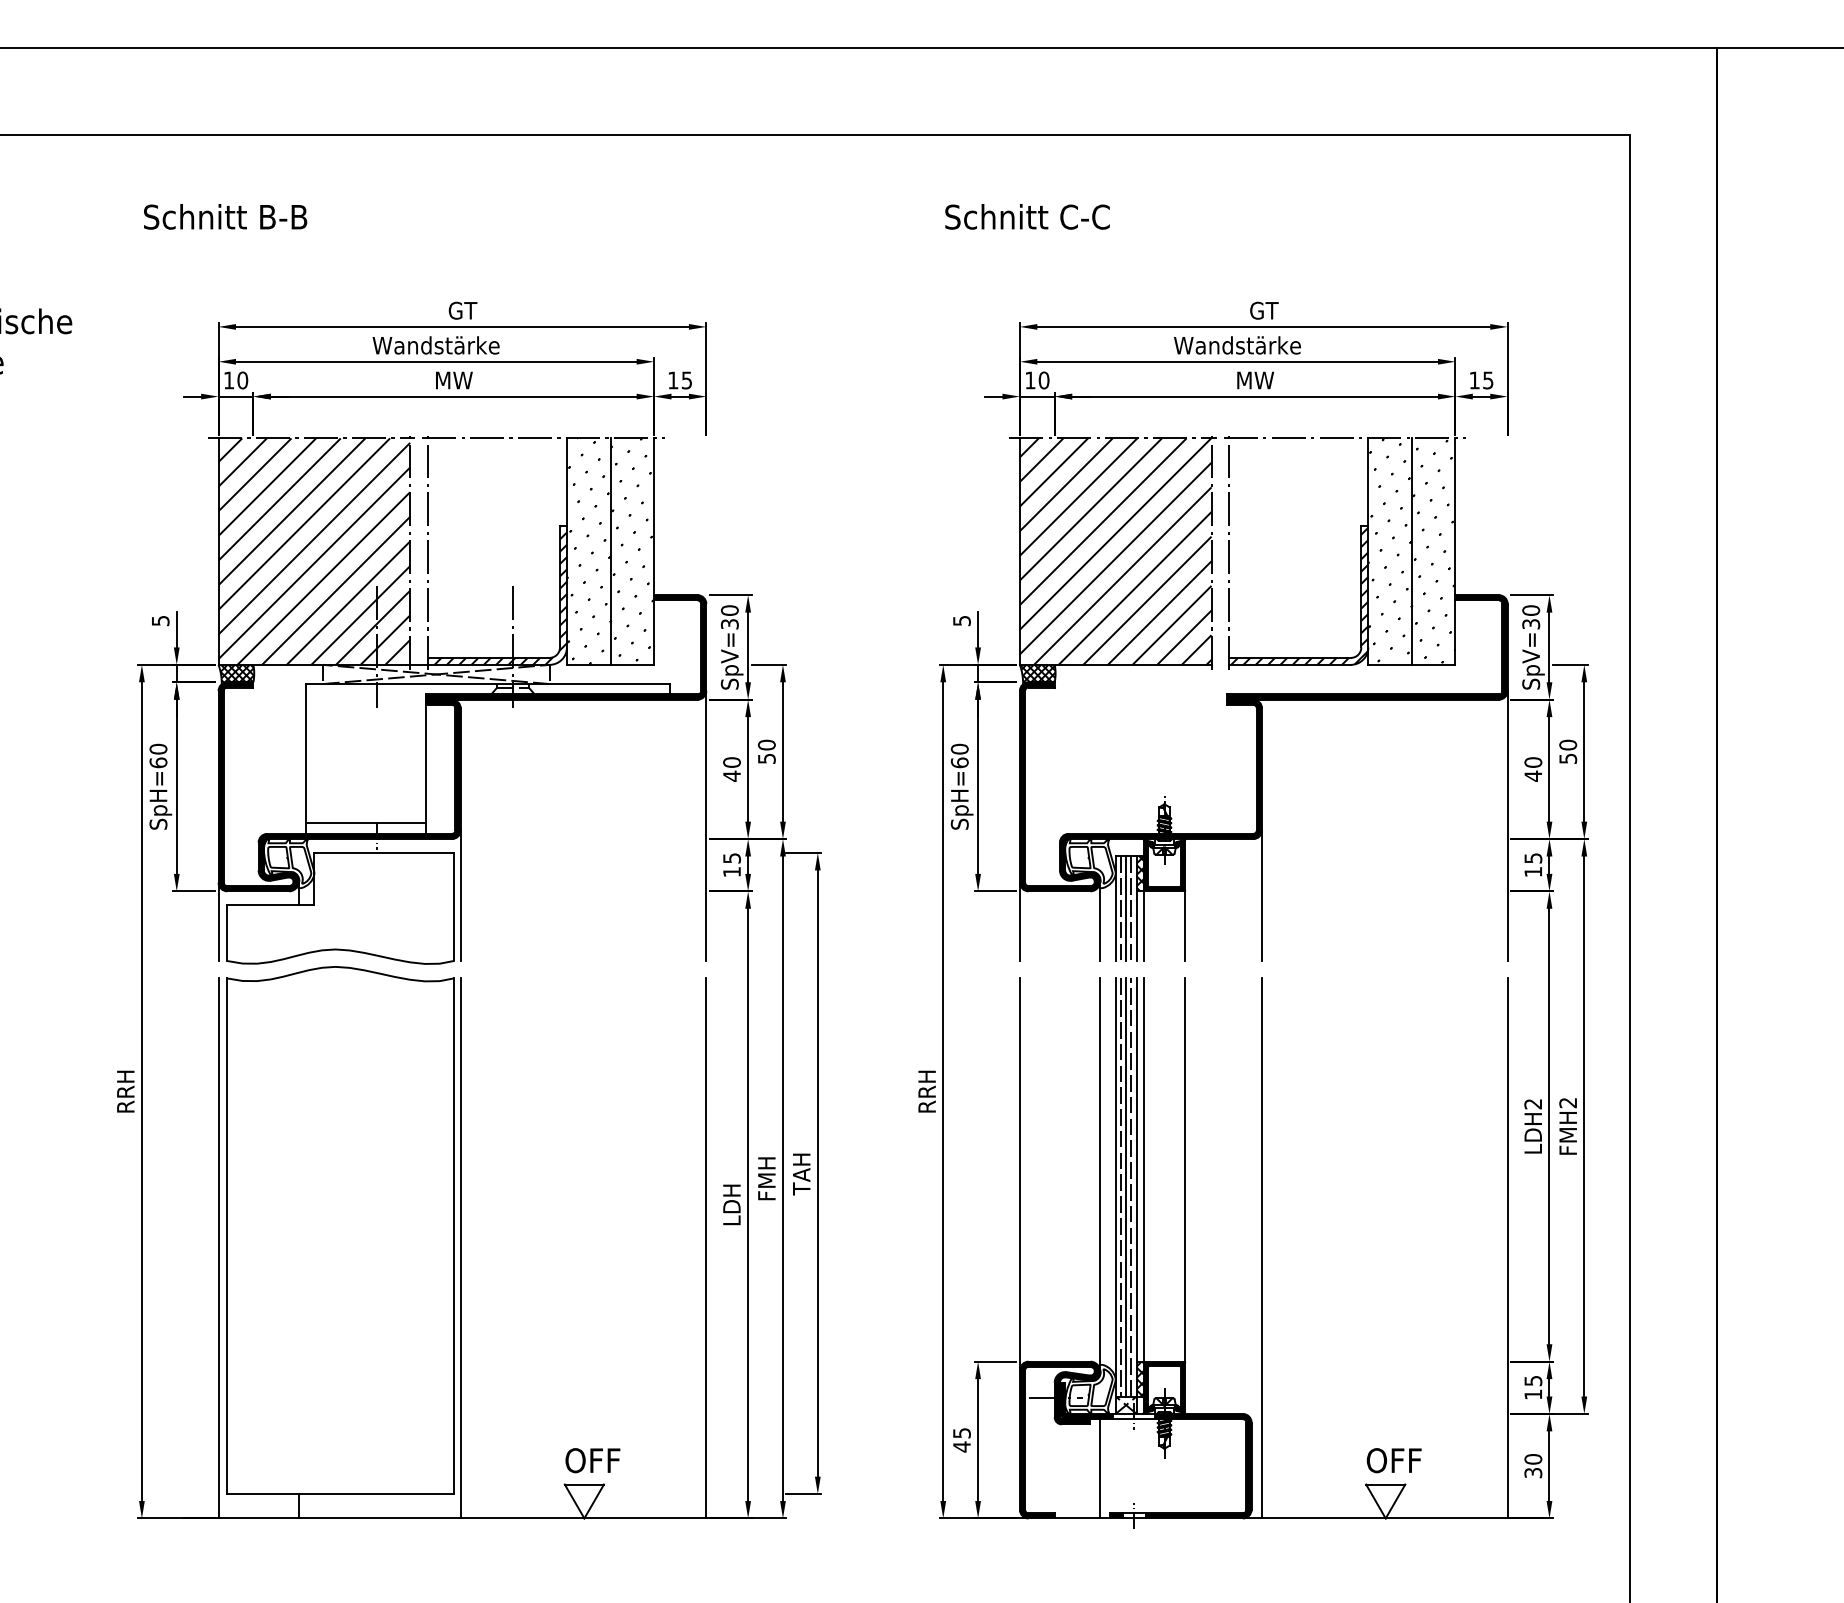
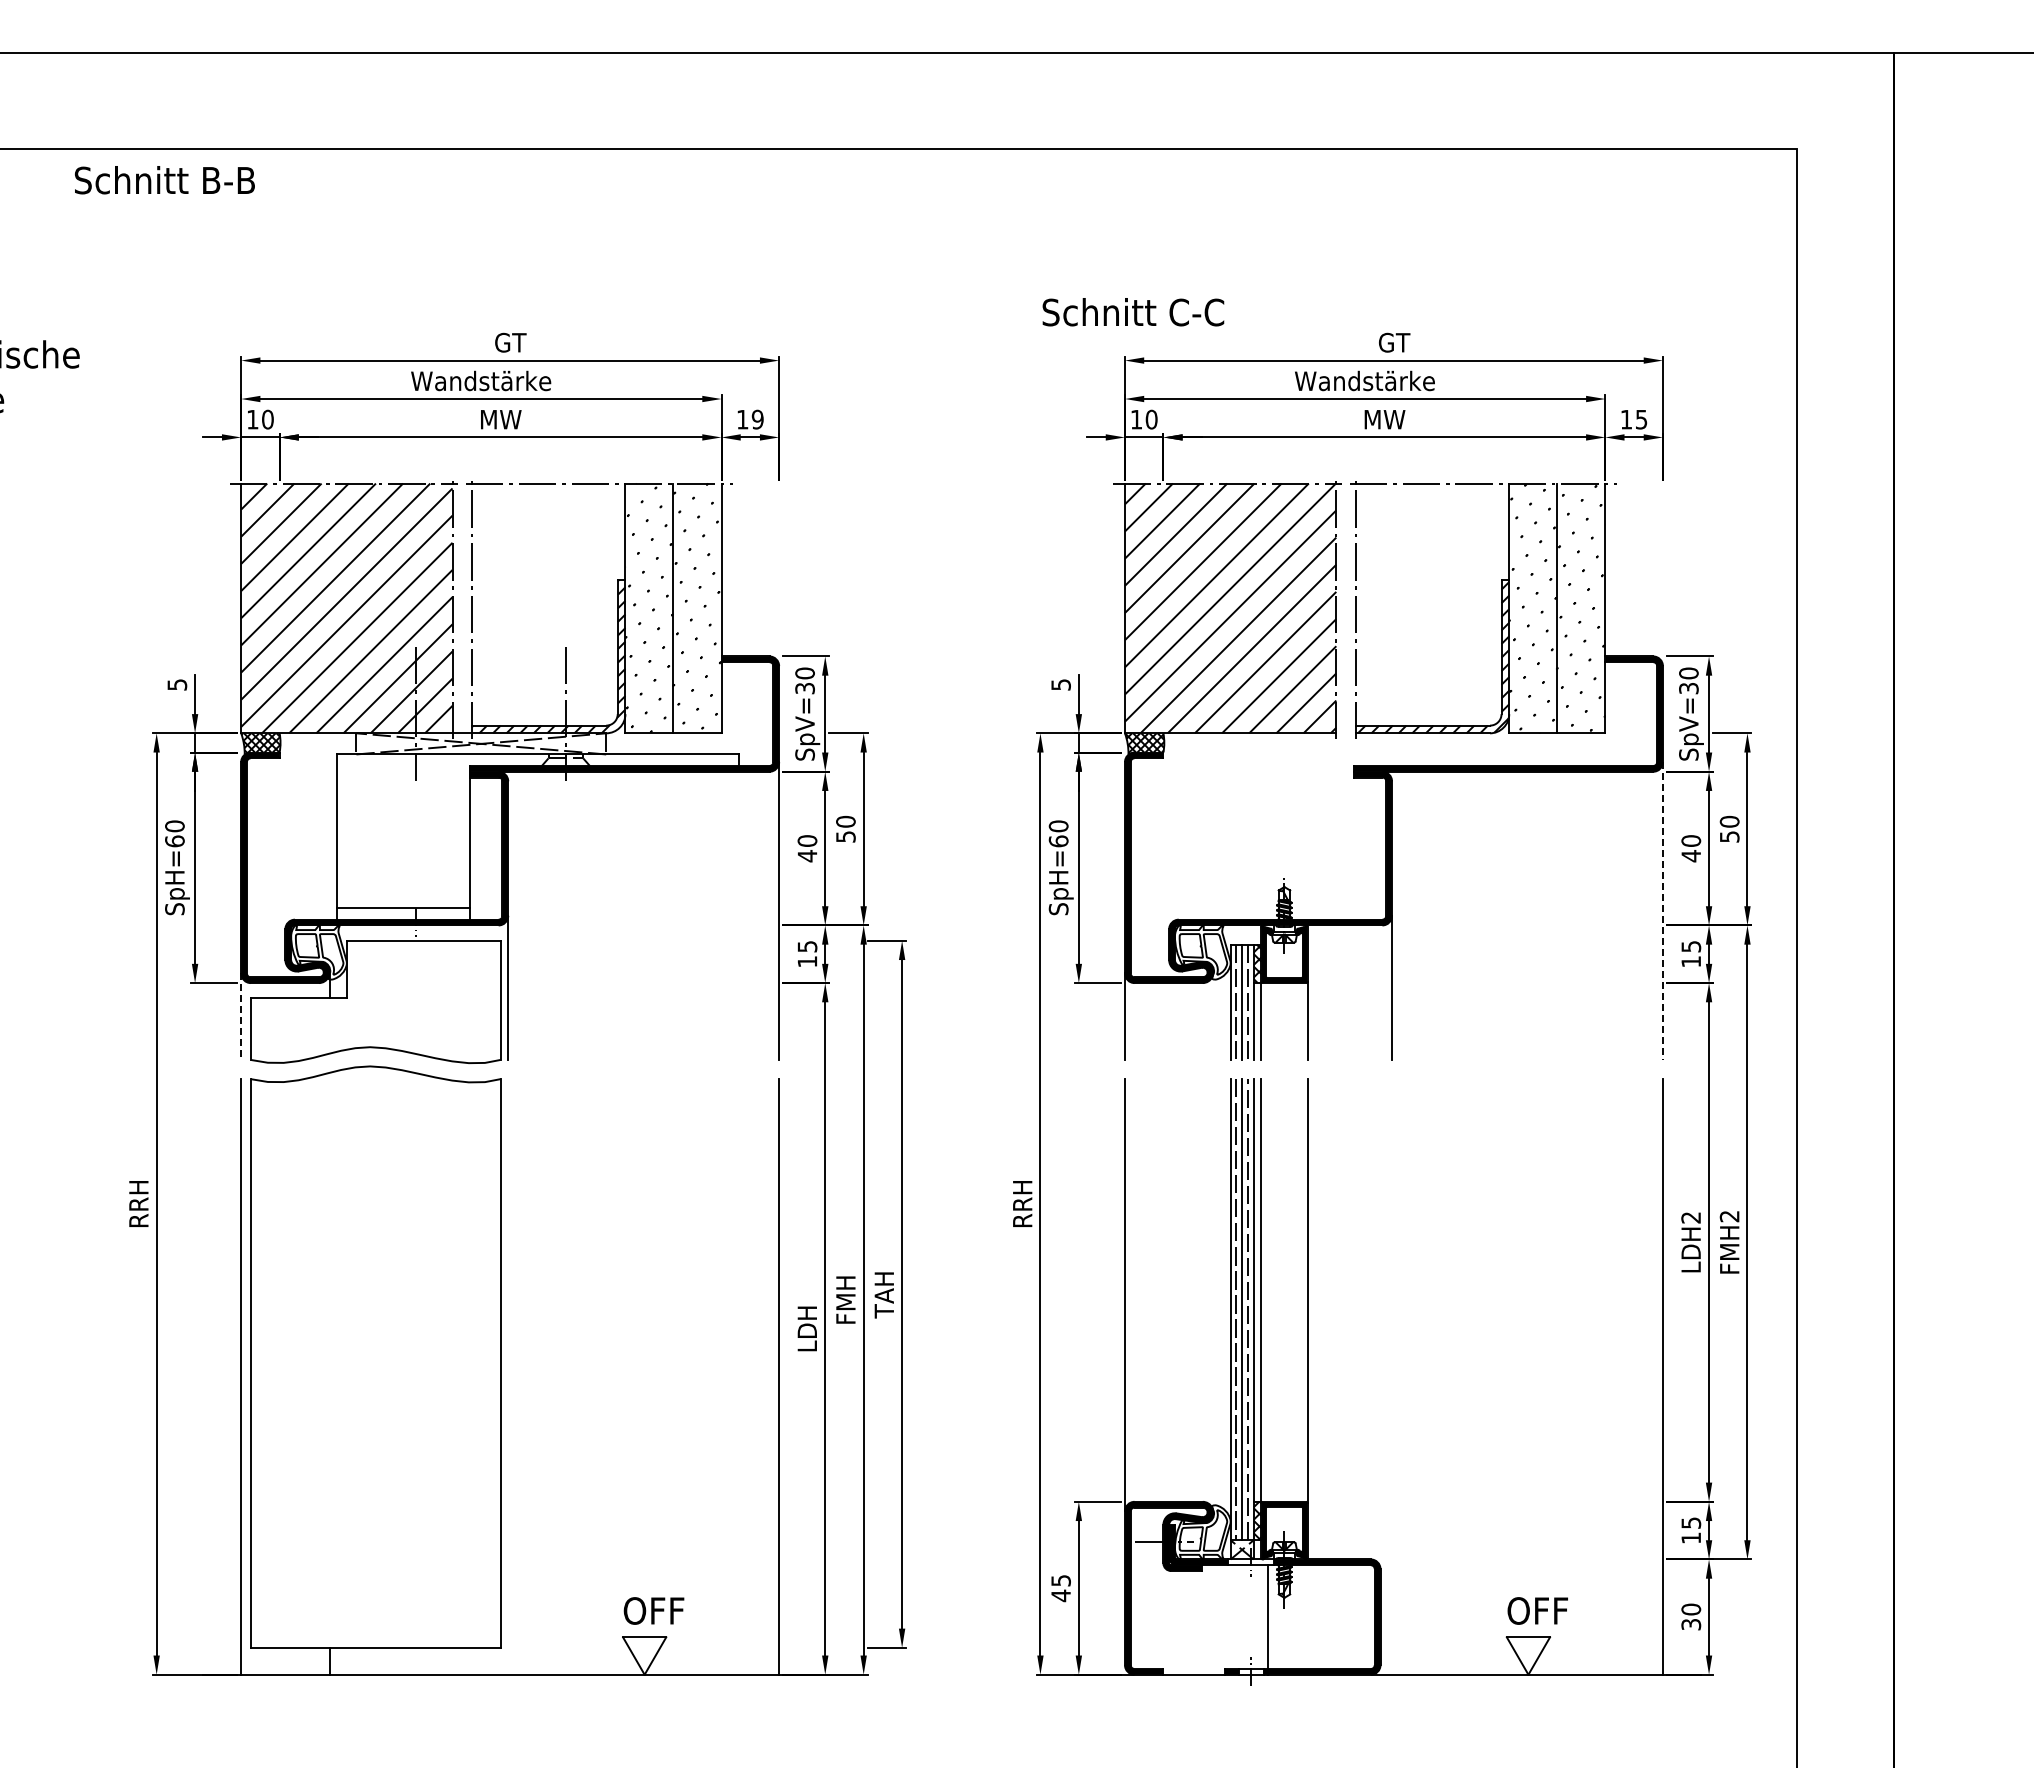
text: (225, 217) -> (164, 180), moved
text: (1027, 217) -> (1133, 312), moved
text: (686, 380) -> (757, 419), 15 -> 19
line: (1507, 826) -> (1662, 911), solid -> dashed
line: (1100, 920) -> (1213, 1015), removed
line: (218, 922) -> (241, 1017), solid -> dashed
line: (1100, 1174) -> (1213, 1295), removed
line: (460, 1248) -> (508, 1376), removed
line: (1262, 1248) -> (1392, 1376), removed
line: (1100, 1468) -> (1268, 1619), moved

